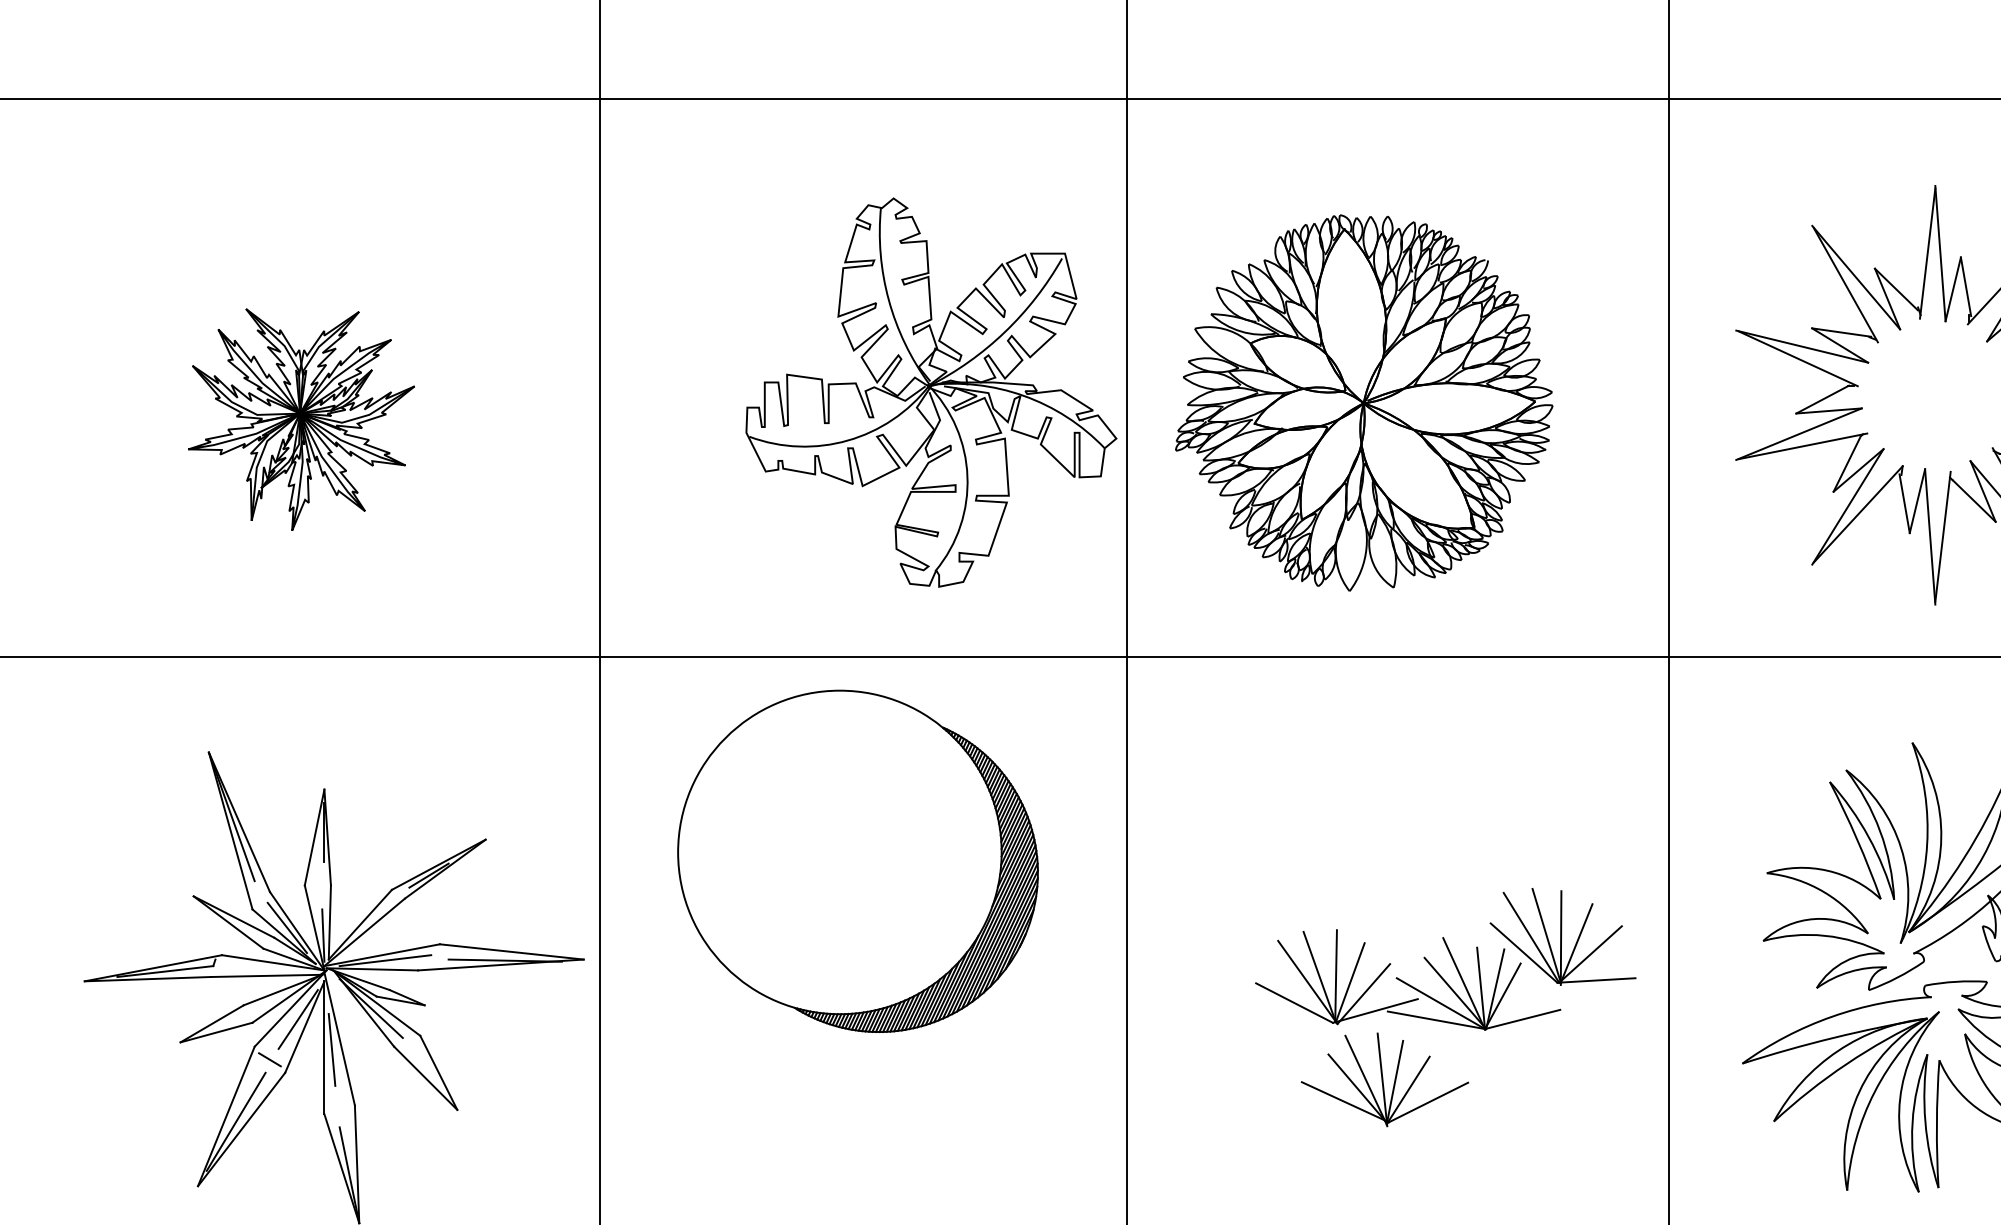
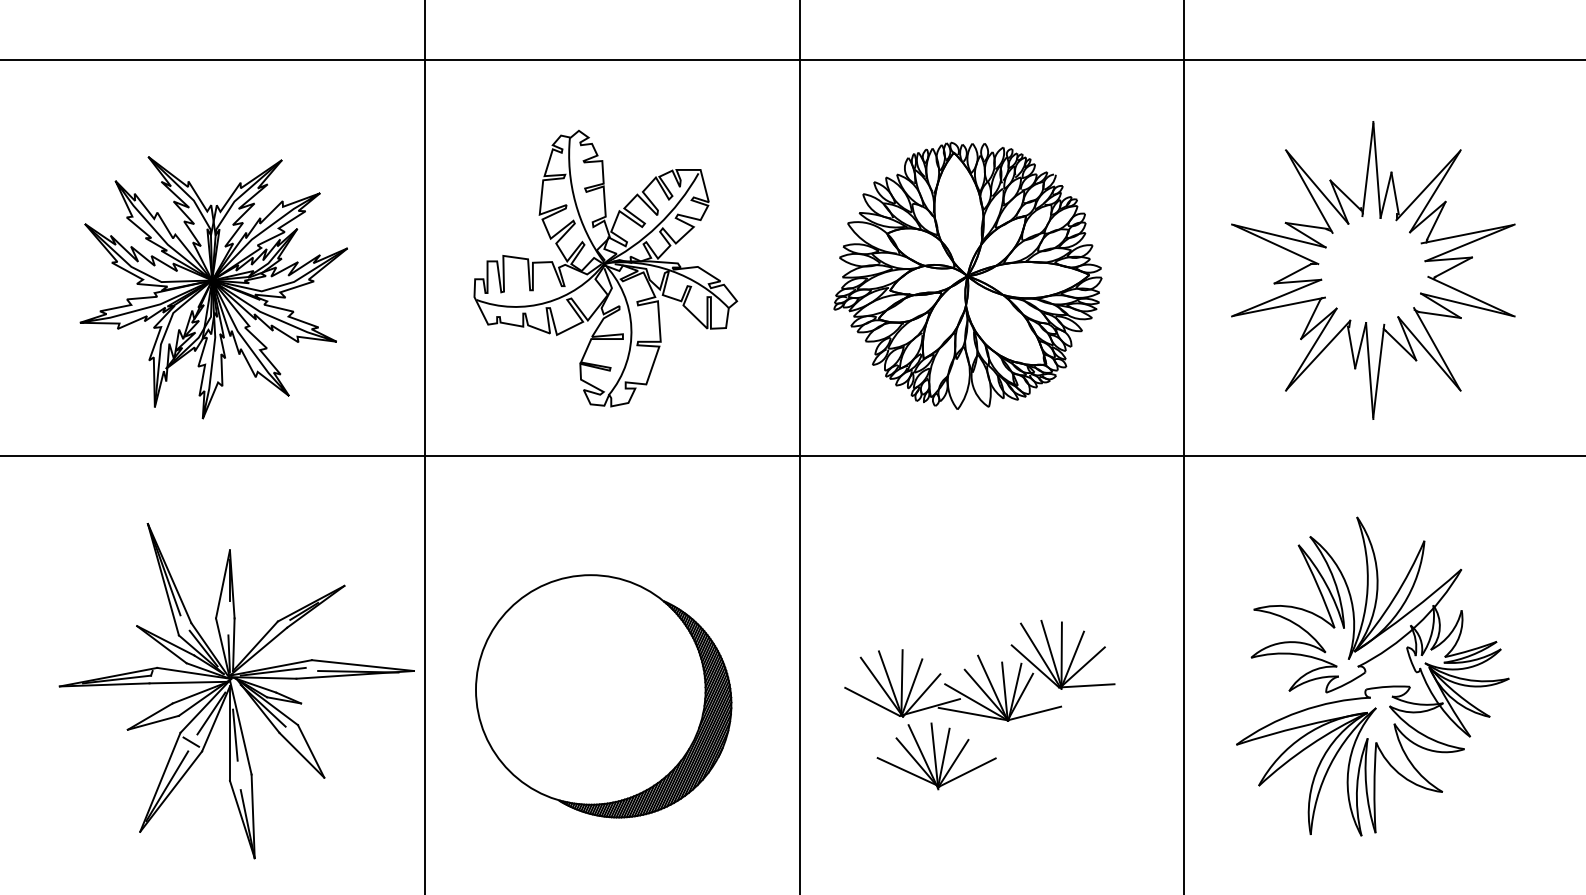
part: (931, 392) -> (605, 268), moved
part: (301, 419) -> (213, 287), size x1.67
part: (857, 861) -> (603, 696), moved
part: (1445, 1008) -> (979, 705), moved

